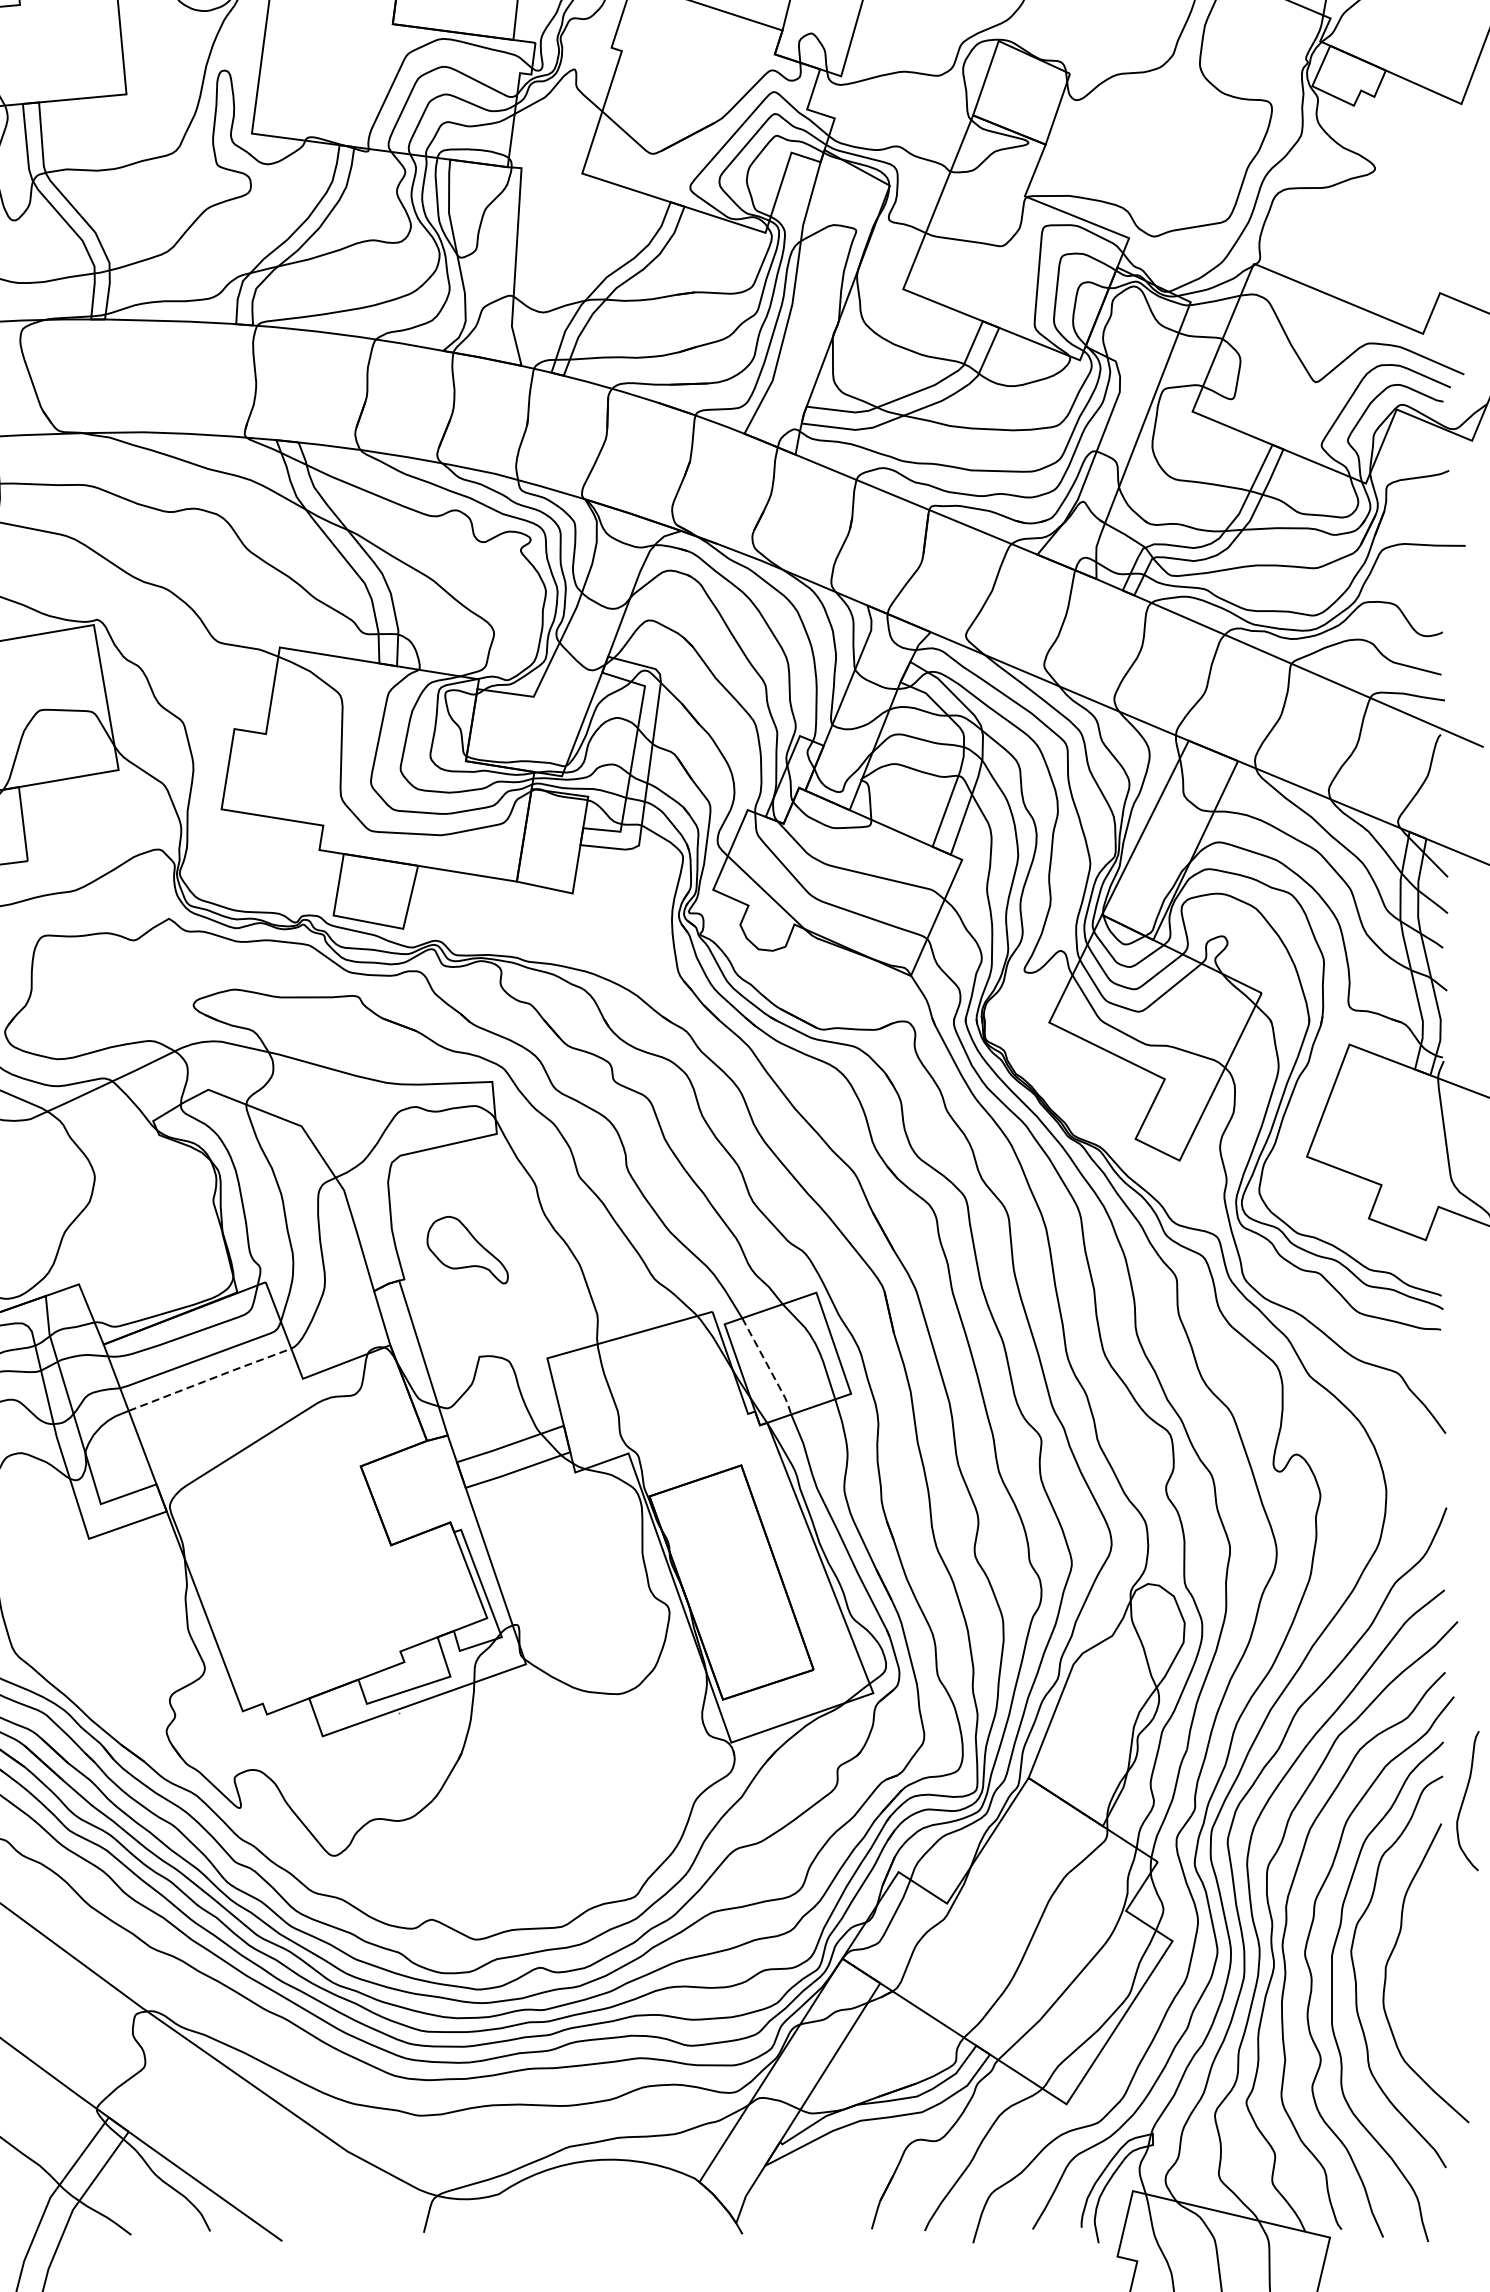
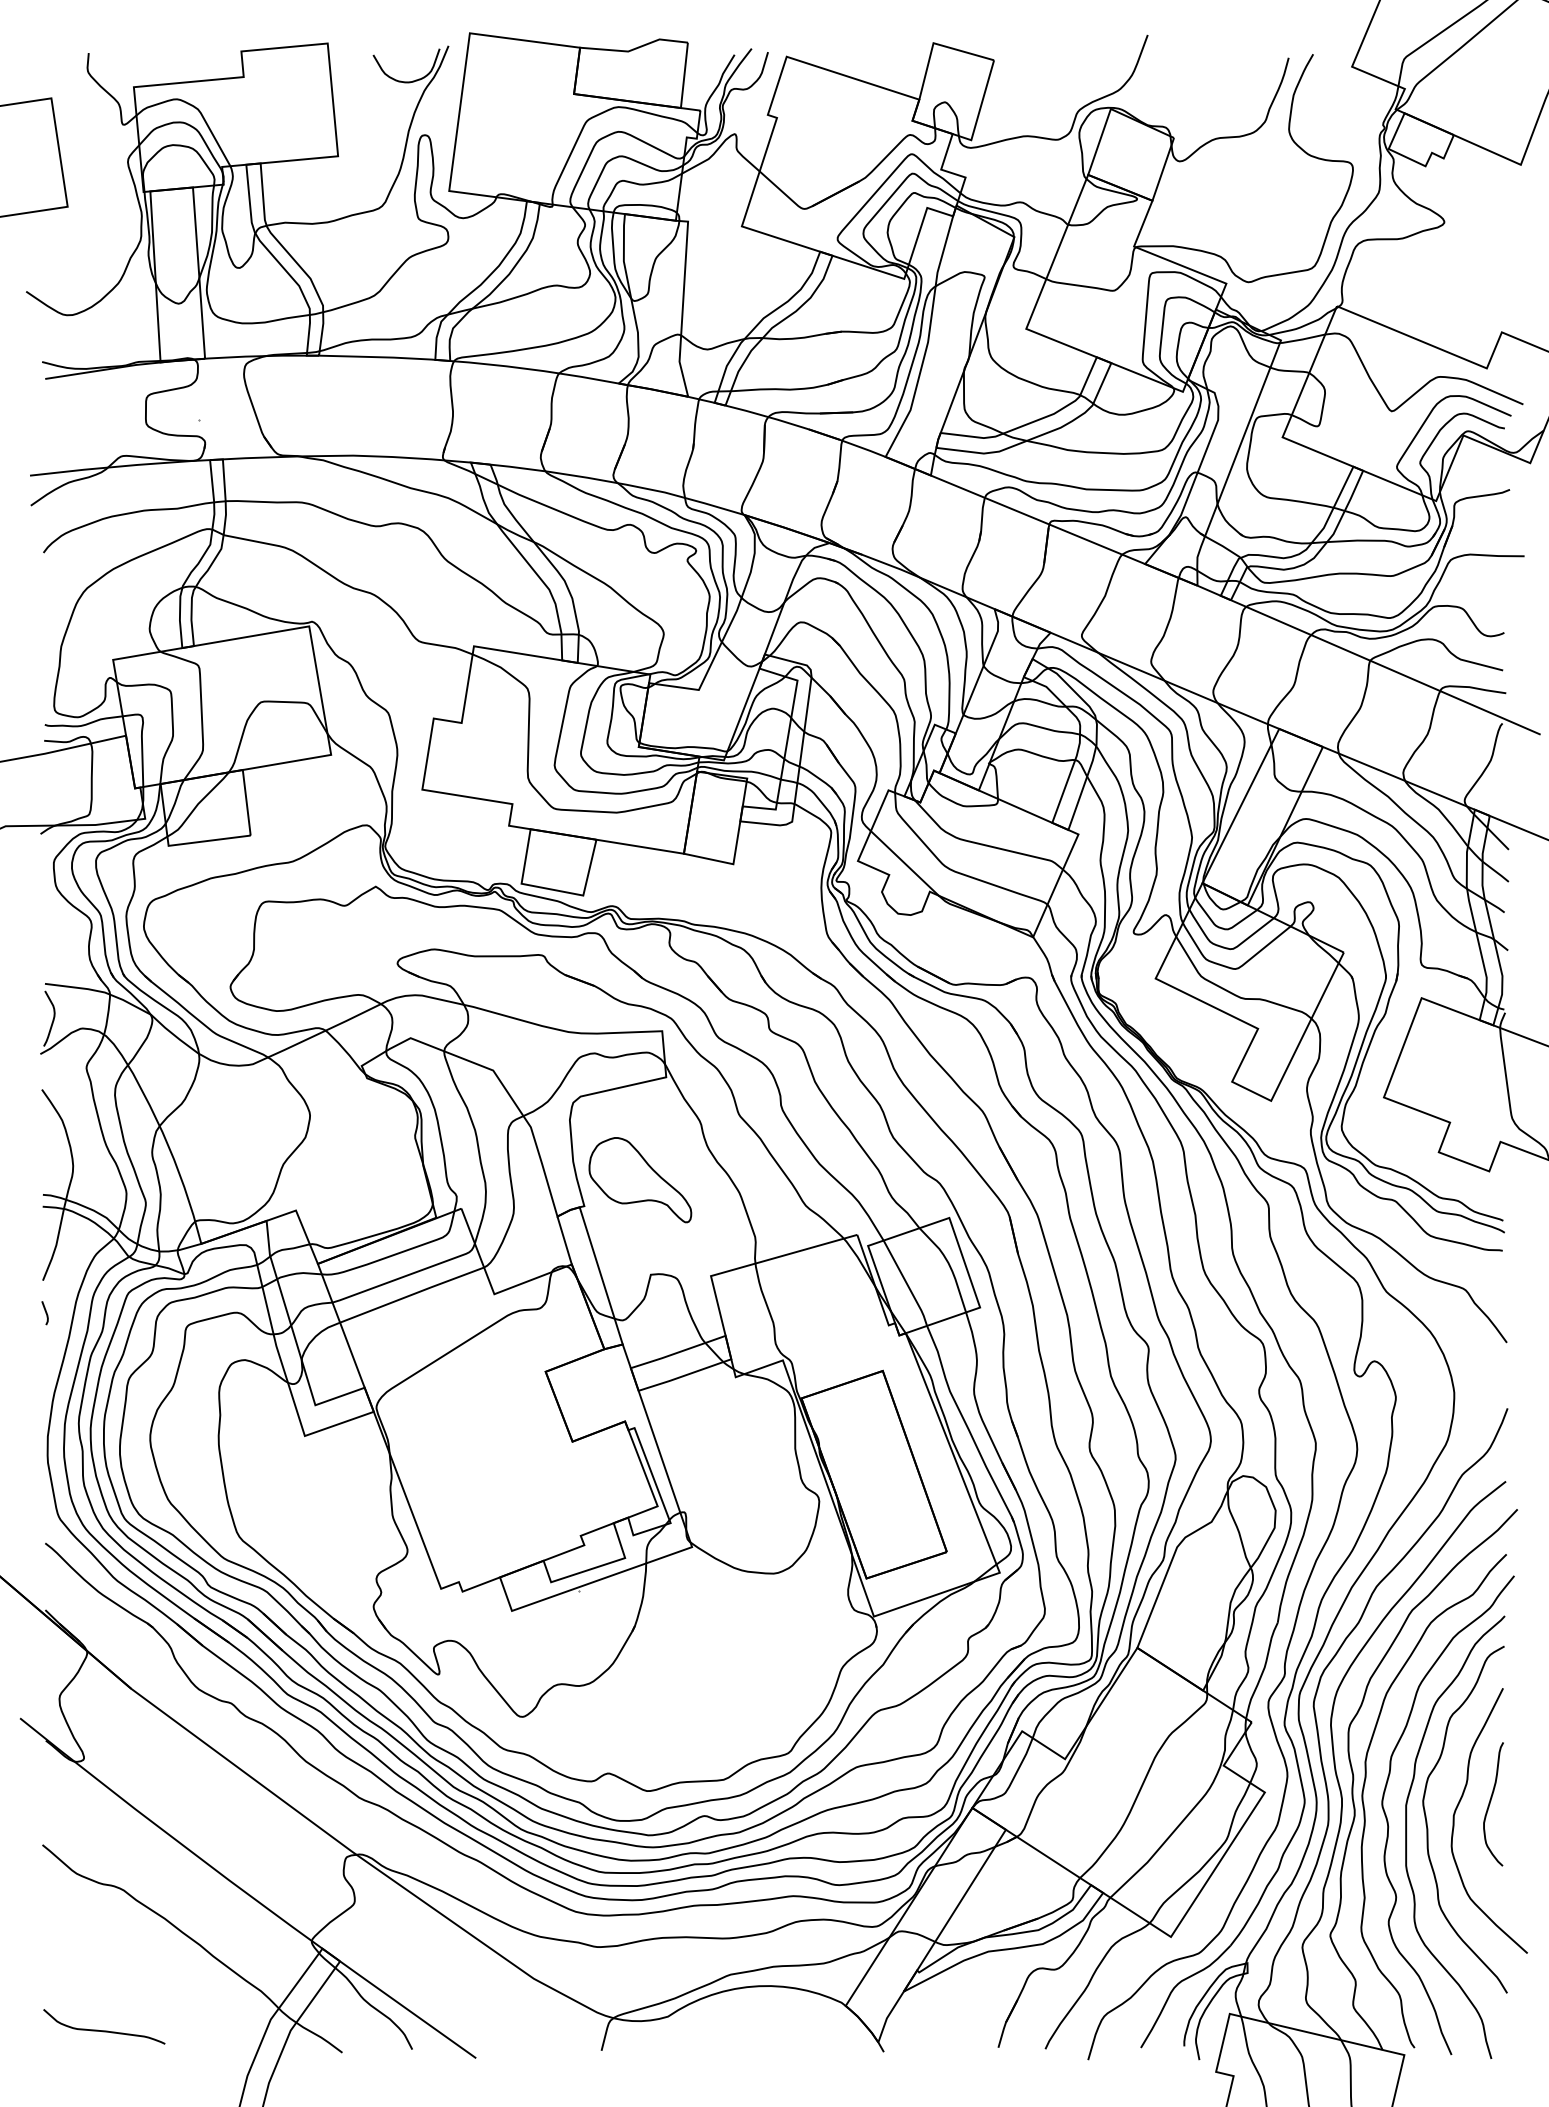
part: (467, 1250) -> (640, 1180), size x1.43
line: (769, 1367) -> (907, 1284), dashed -> solid
line: (211, 1379) -> (413, 1294), dashed -> solid
curve: (1464, 1801) -> (1490, 1804), moved

